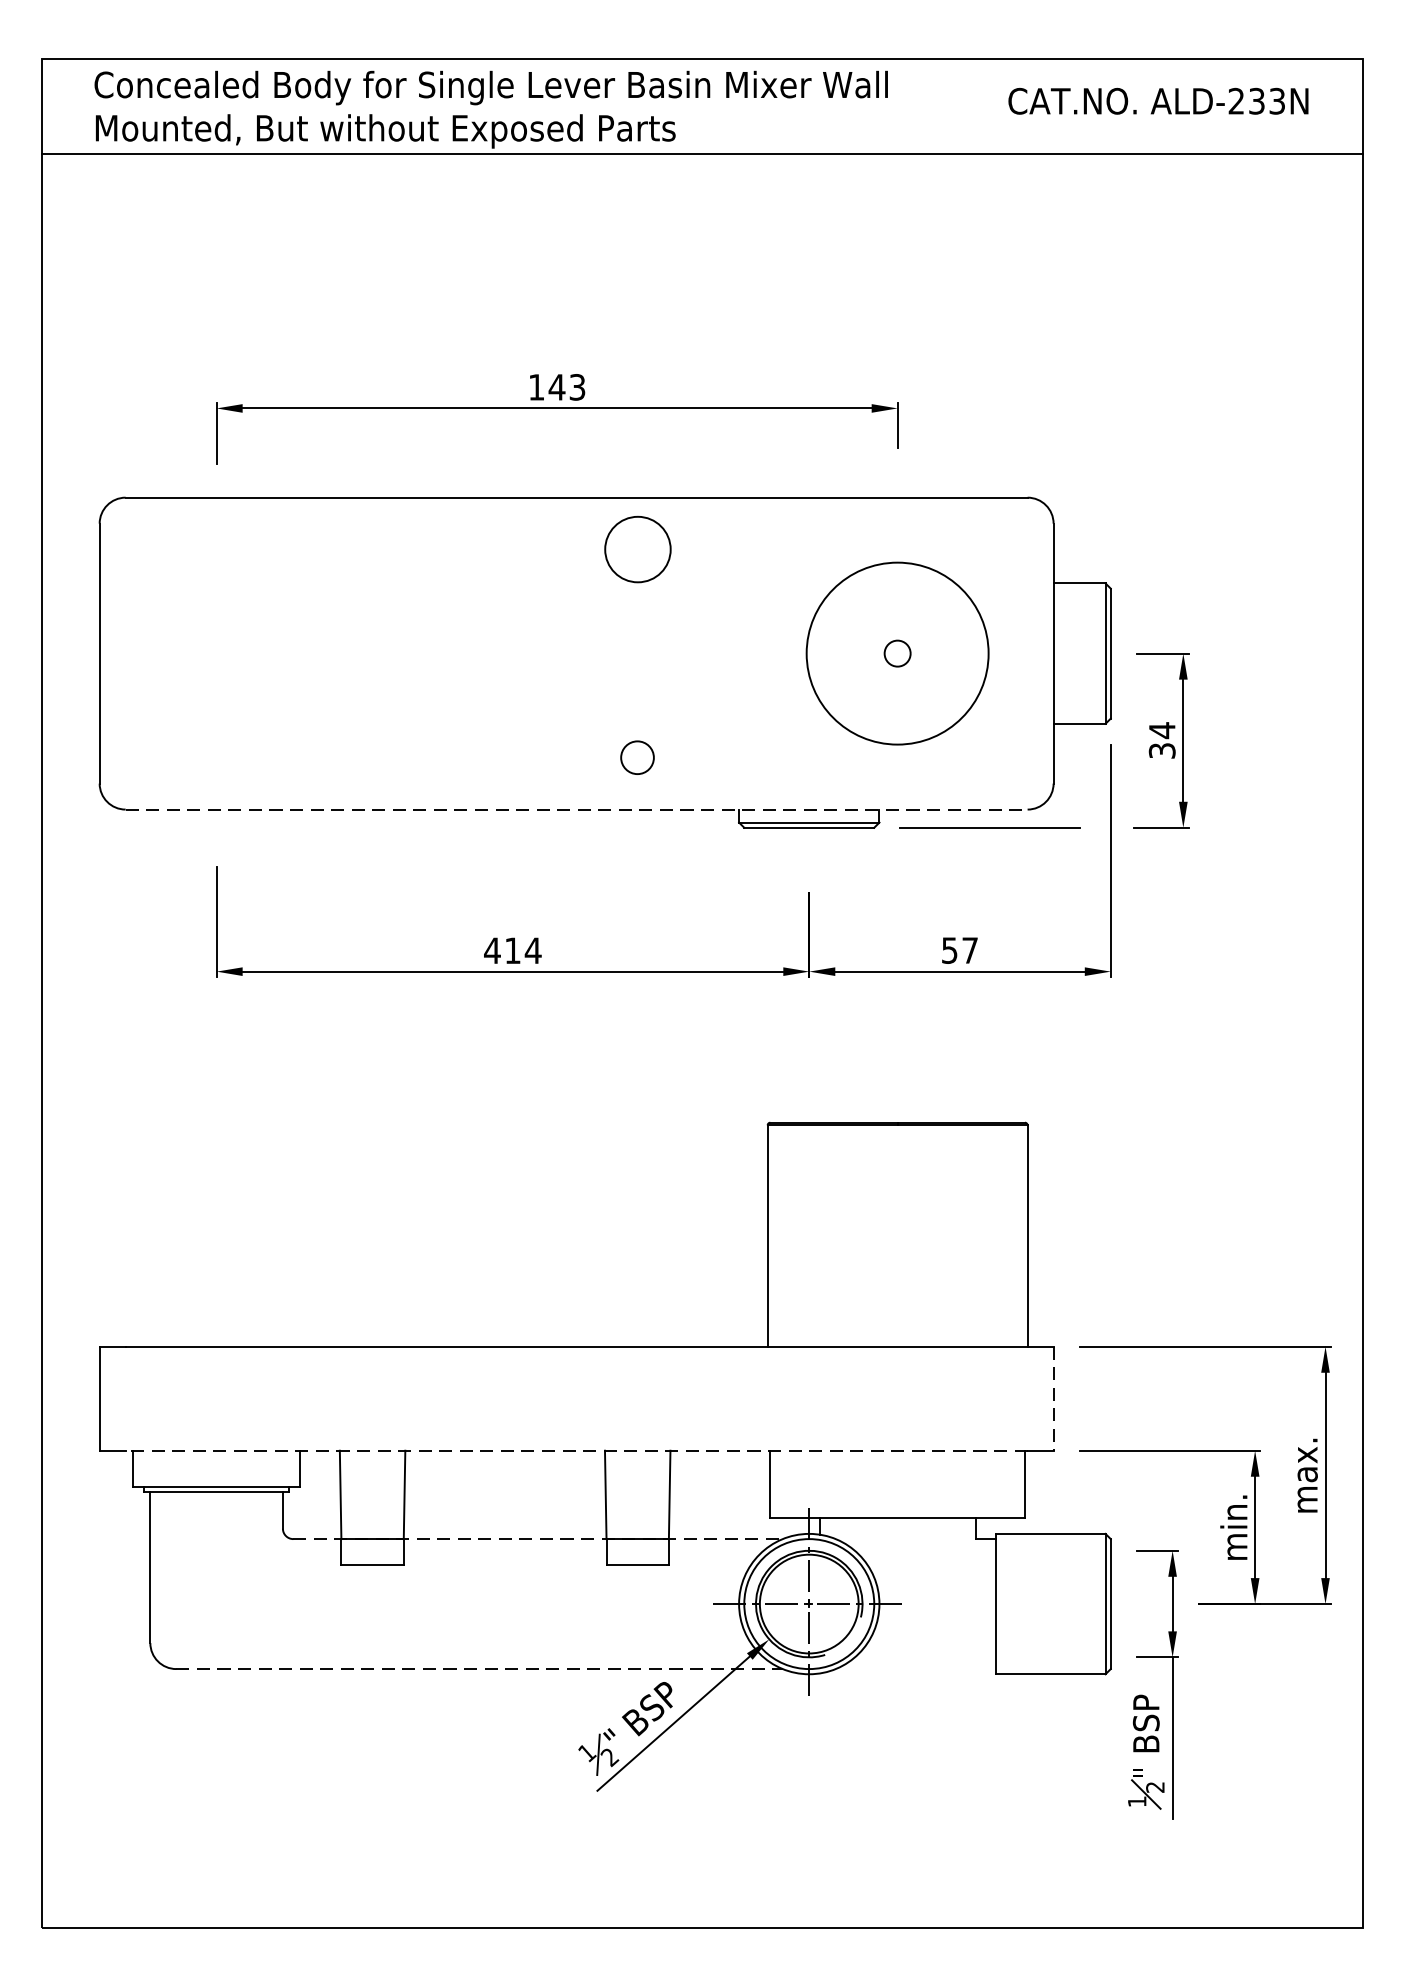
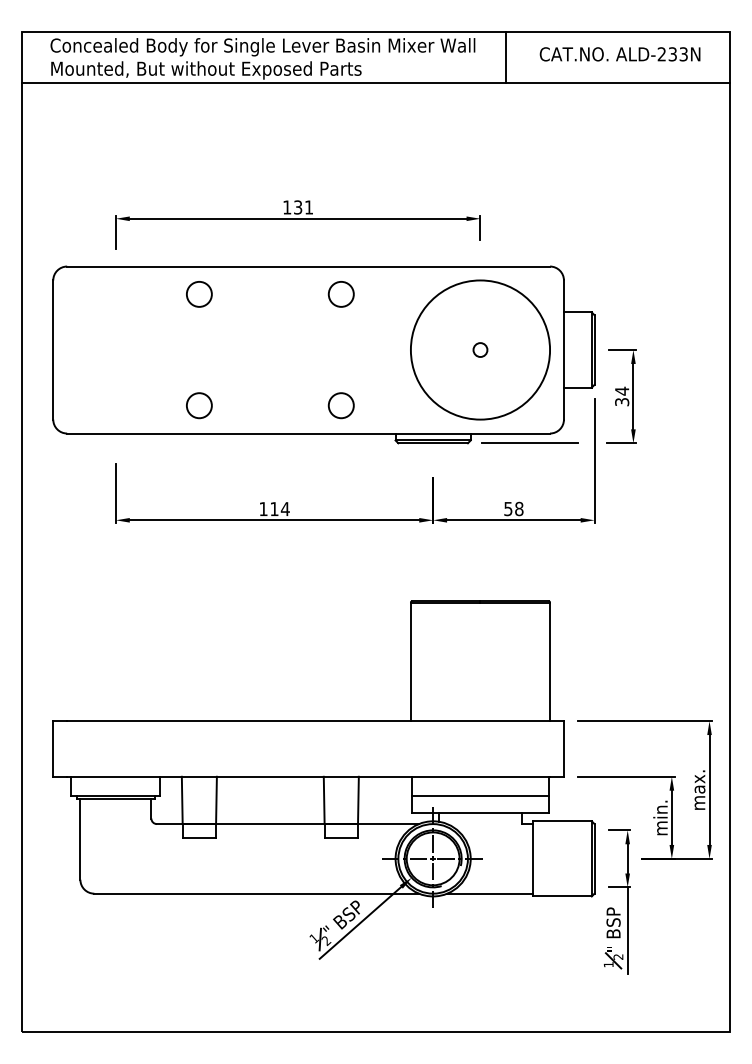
line: (944, 105) -> (505, 56), added
text: (567, 387) -> (303, 207), 143 -> 131
circle: (372, 549) -> (199, 294), added
circle: (636, 549) -> (340, 294), size x0.71
circle: (897, 652) -> (480, 349), size x1.43
circle: (372, 757) -> (199, 405), added
circle: (636, 757) -> (340, 405), size x1.43
line: (578, 809) -> (309, 433), dashed -> solid
text: (492, 949) -> (263, 508), 414 -> 114
text: (970, 949) -> (519, 508), 57 -> 58
line: (1052, 1397) -> (563, 748), dashed -> solid
line: (576, 1450) -> (308, 776), dashed -> solid
line: (897, 1487) -> (480, 796), added
line: (539, 1539) -> (288, 824), dashed -> solid
line: (481, 1668) -> (257, 893), dashed -> solid
line: (916, 1668) -> (490, 893), added

